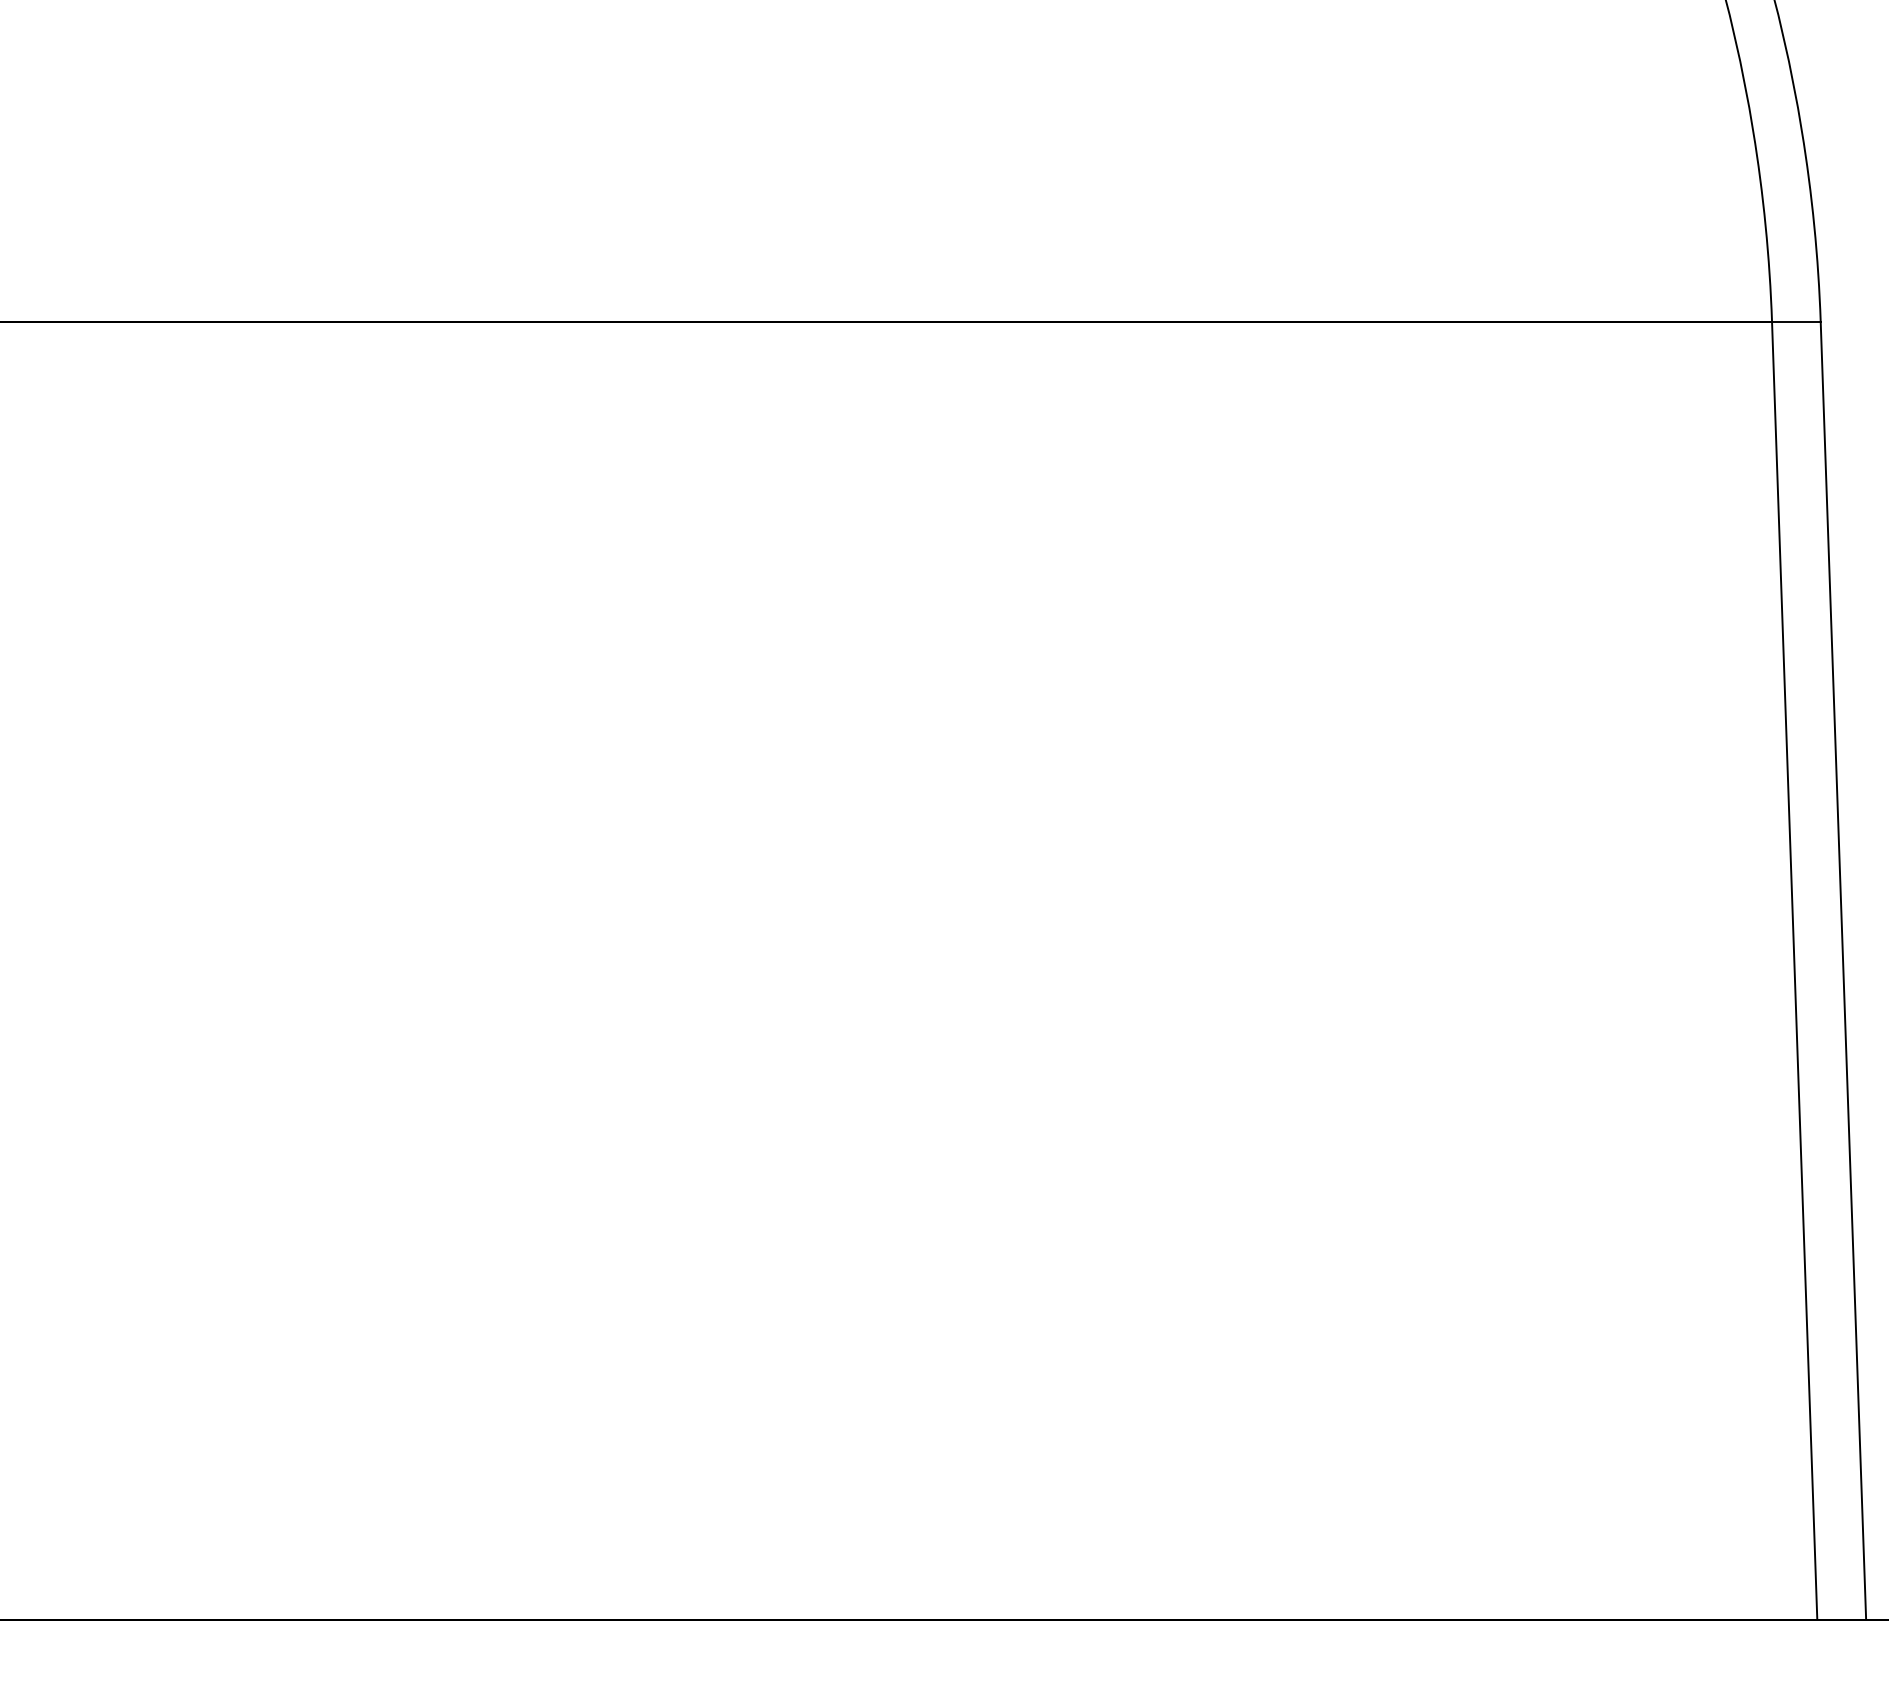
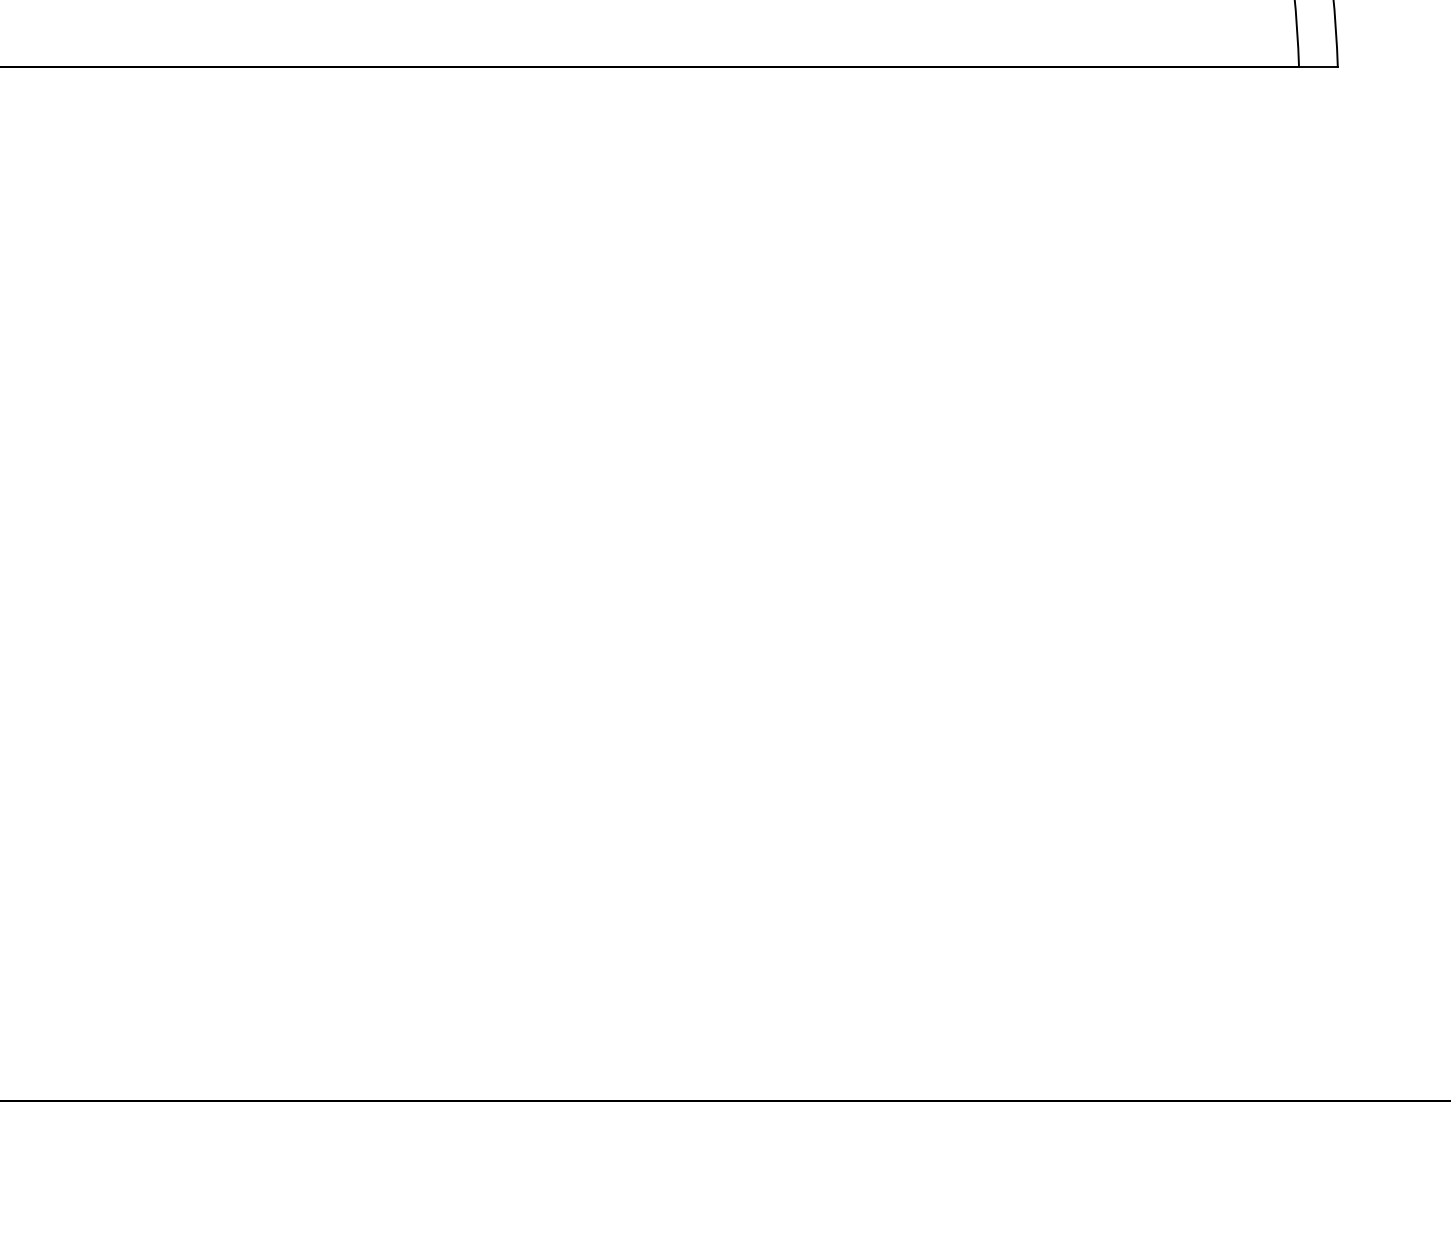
line: (1794, 970) -> (1316, 583), removed
line: (1843, 970) -> (1355, 583), removed

